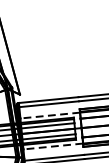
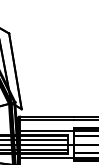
line: (50, 115) -> (47, 130), dashed -> solid
line: (53, 146) -> (47, 158), dashed -> solid

